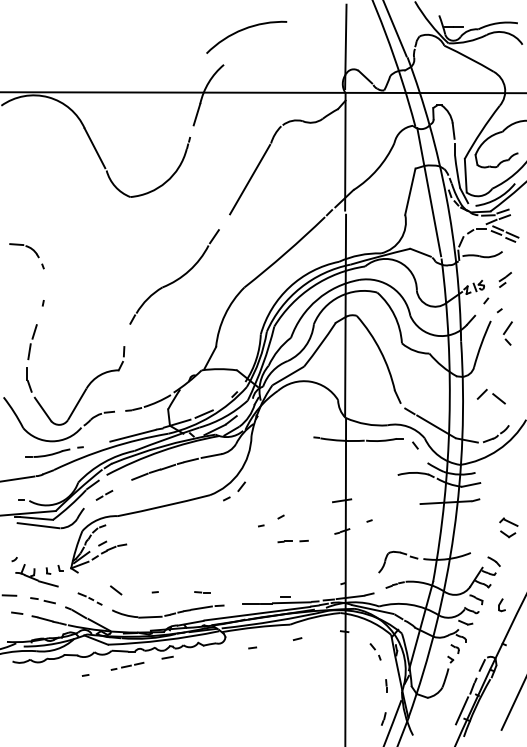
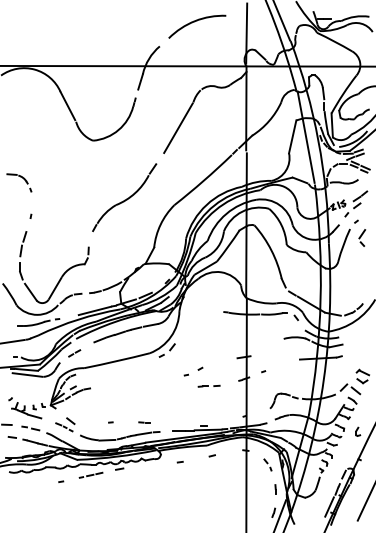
arc: (243, 30) -> (195, 21), moved
part: (505, 279) -> (360, 199), size x1.67
part: (490, 396) -> (349, 389), moved
line: (116, 590) -> (71, 421), moved

